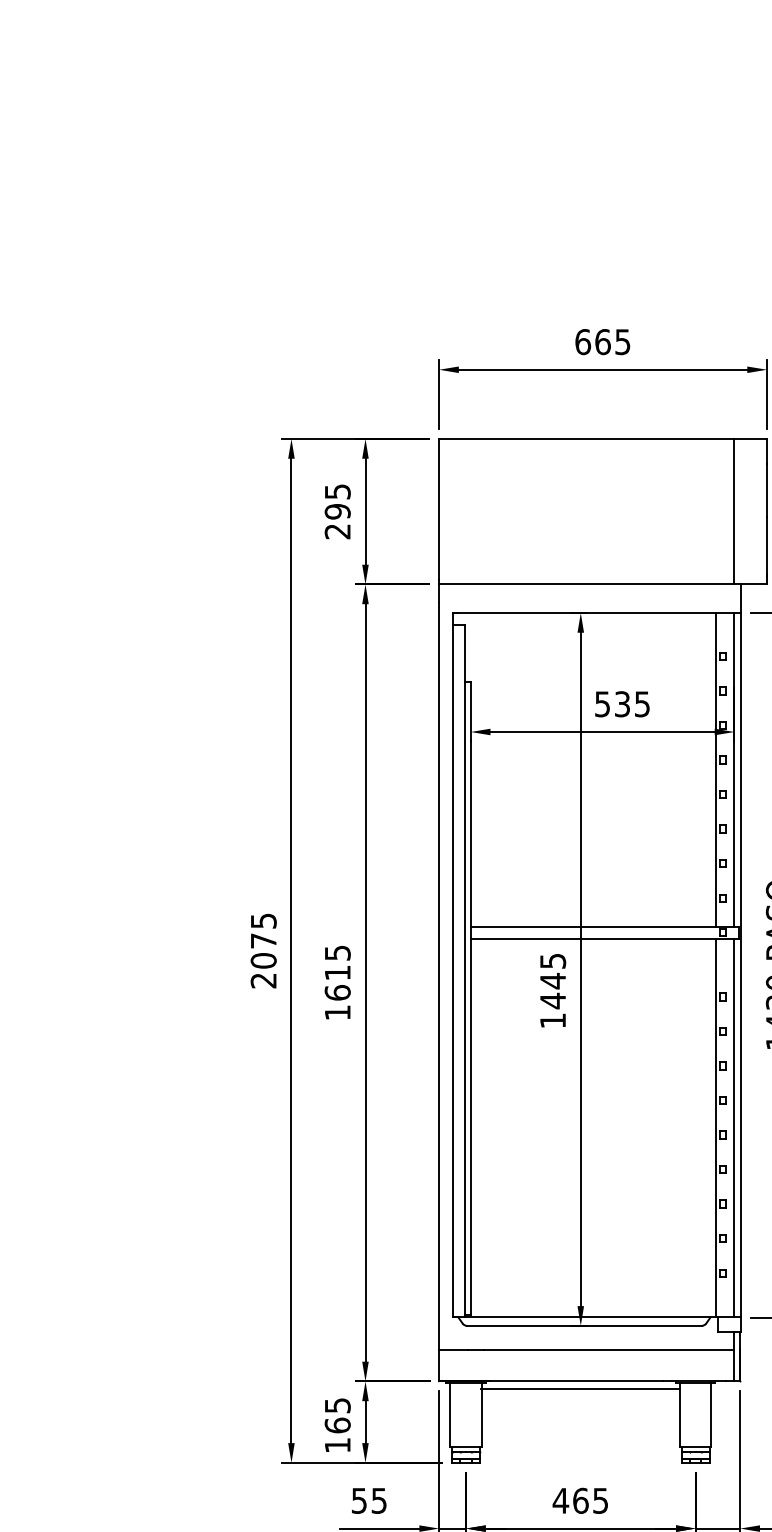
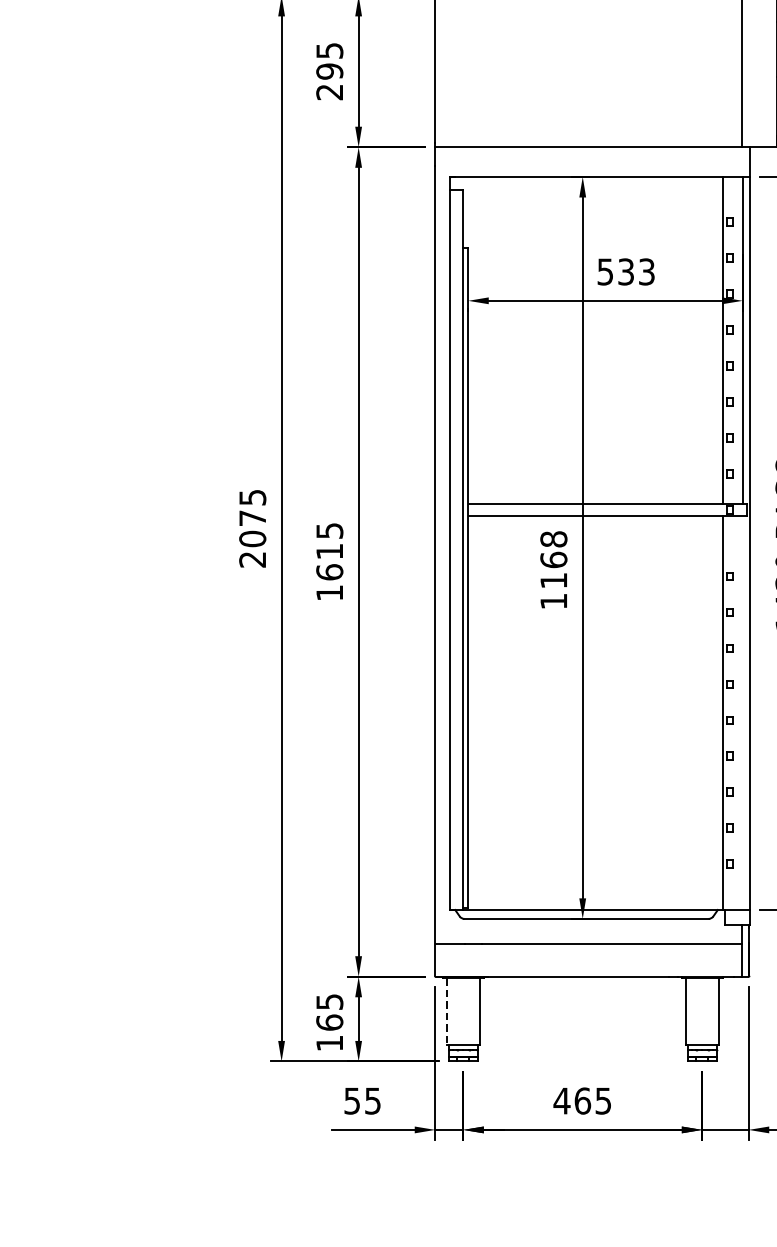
text: (642, 703) -> (646, 271), 535 -> 533
text: (553, 981) -> (554, 560), 1445 -> 1168
line: (734, 1127) -> (742, 712), removed
line: (580, 1388) -> (582, 984), removed
line: (450, 1414) -> (447, 1011), solid -> dashed

